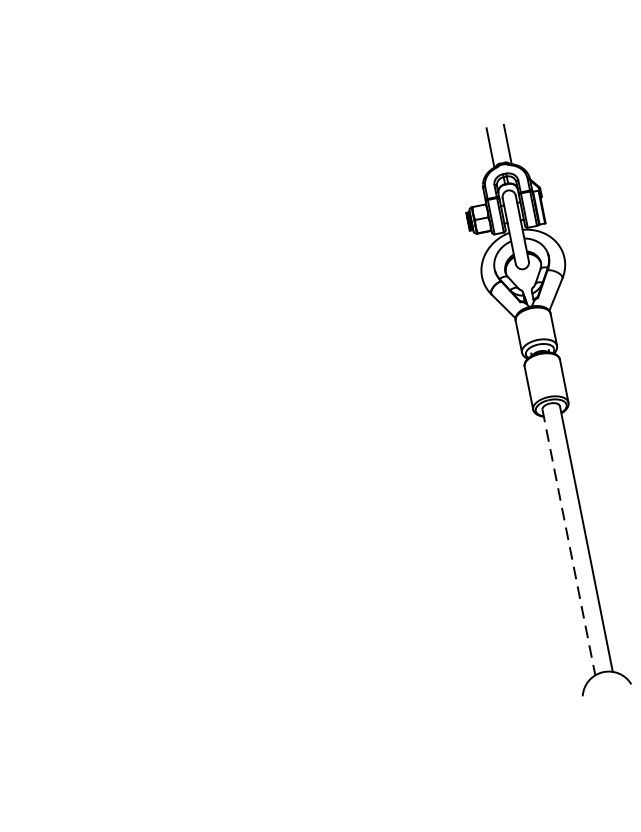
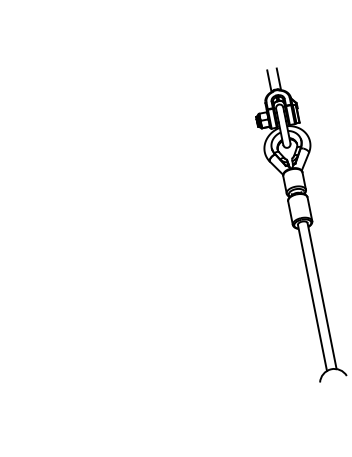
line: (568, 543) -> (312, 298), dashed -> solid

